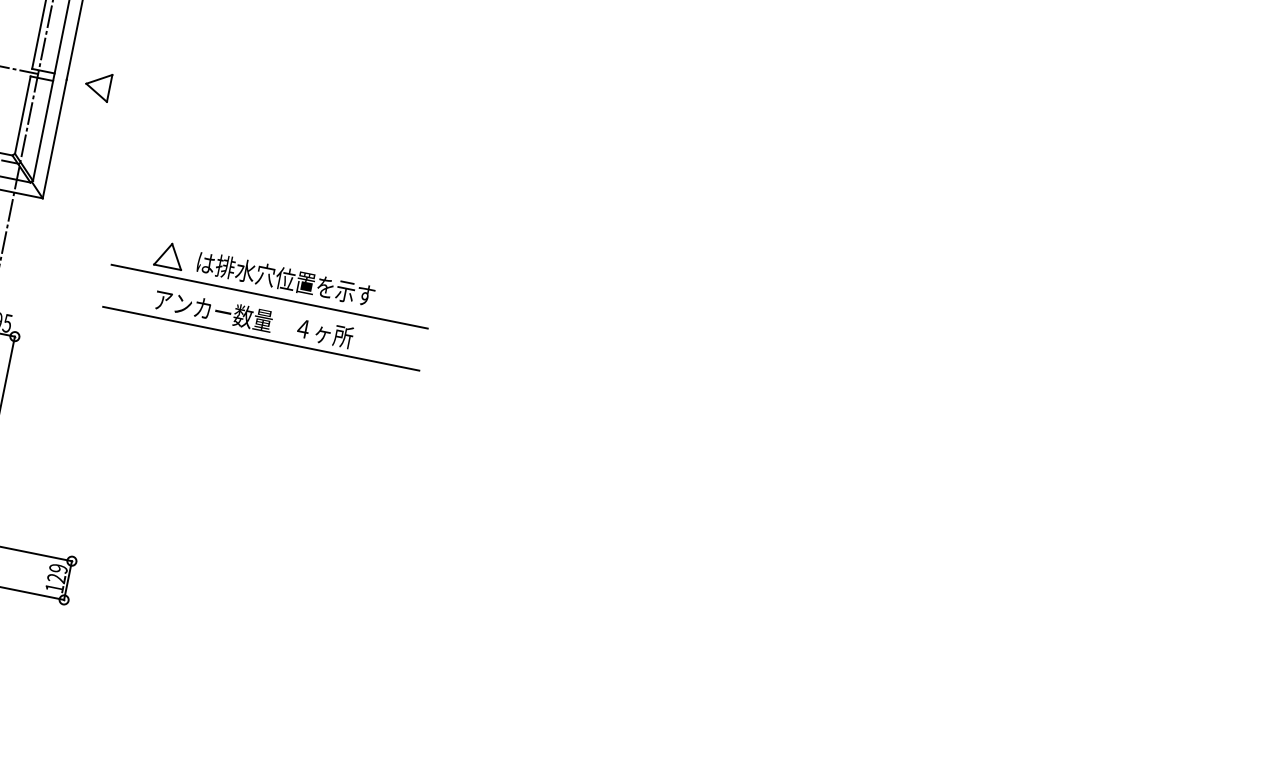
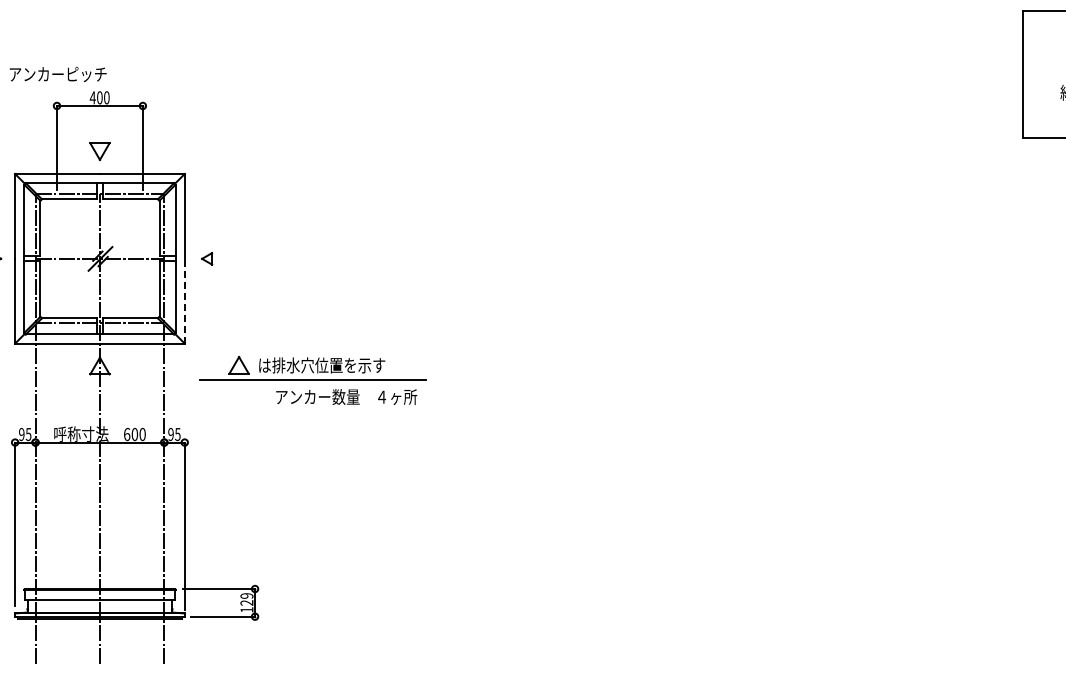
part: (97, 85) -> (206, 258), size x0.6
line: (54, 137) -> (184, 300), solid -> dashed
part: (271, 280) -> (312, 368), moved
line: (261, 338) -> (354, 409), removed

